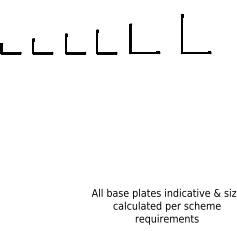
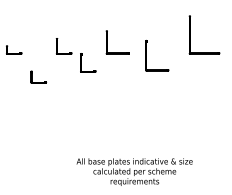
part: (182, 33) -> (146, 55), moved
part: (98, 41) -> (81, 62), moved
part: (42, 45) -> (38, 76), moved

